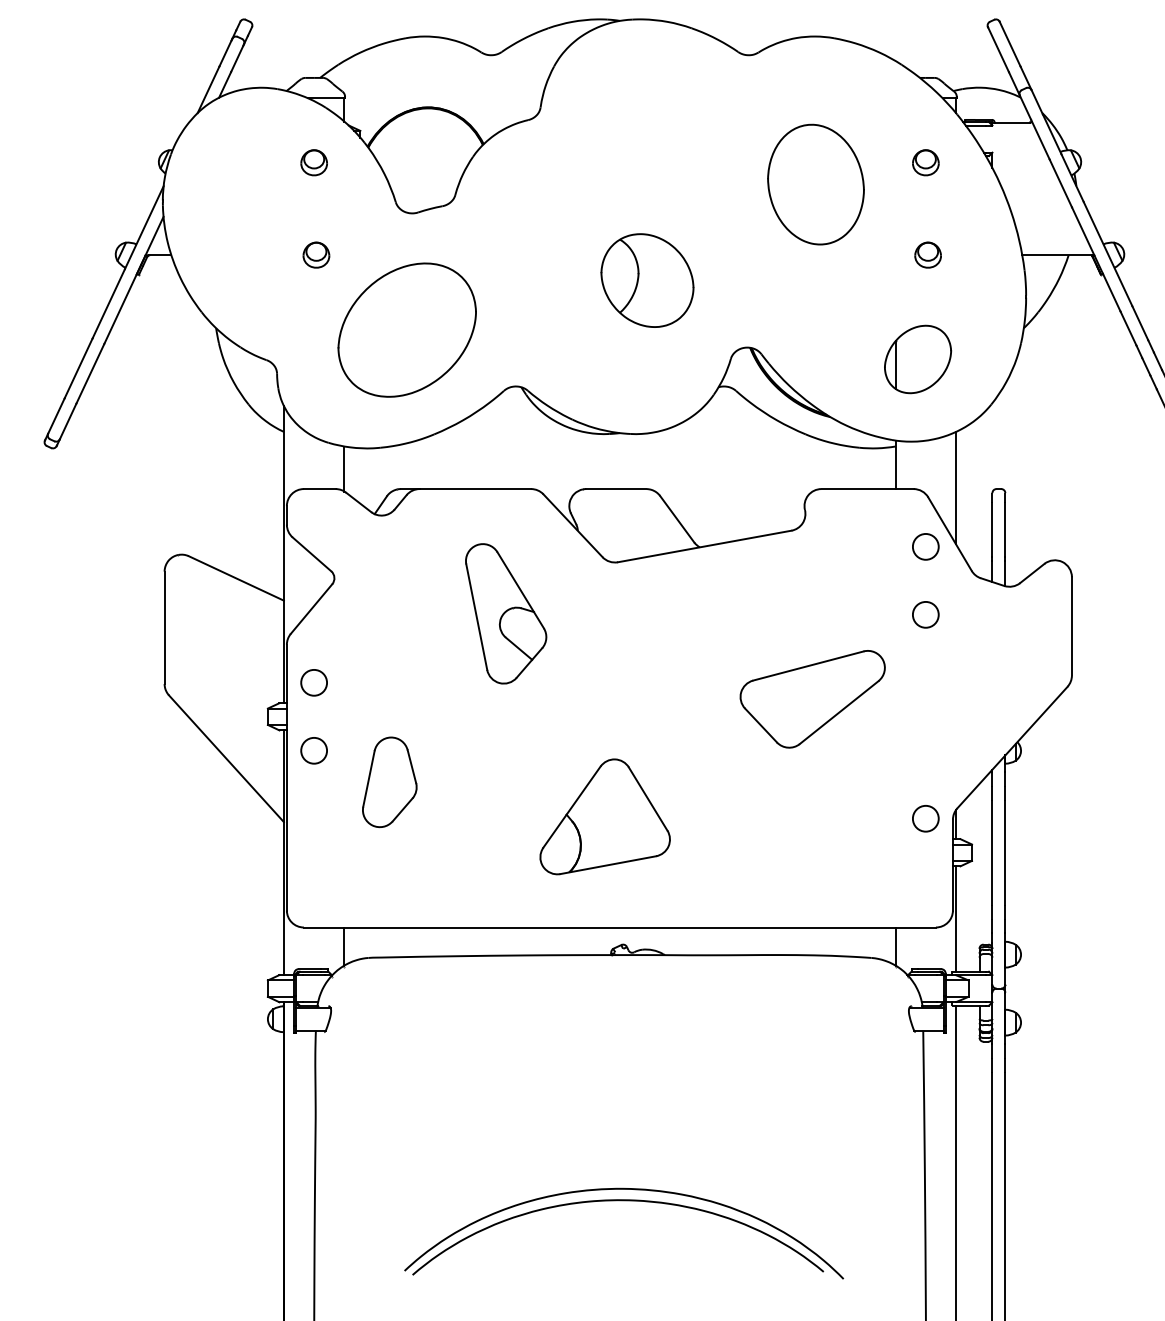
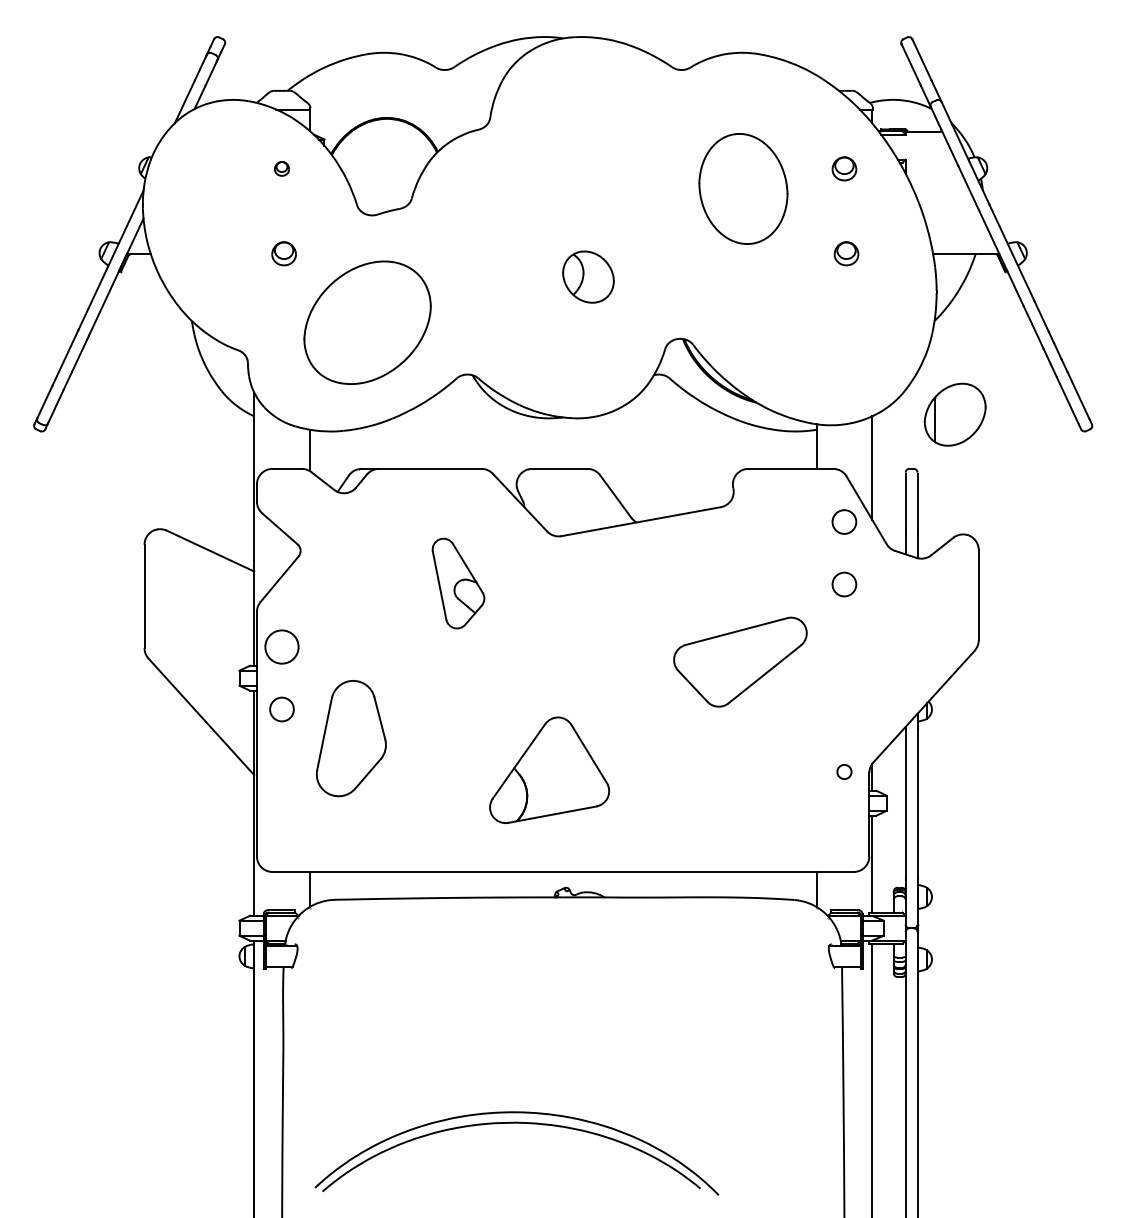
part: (313, 162) -> (281, 168), size x0.6
part: (647, 279) -> (588, 276), size x0.6
part: (917, 359) -> (954, 414), moved
part: (506, 613) -> (458, 583), size x0.7
circle: (313, 682) -> (281, 646), size x1.4
part: (389, 782) -> (351, 738), size x1.4
circle: (925, 818) -> (844, 771), size x0.6
part: (623, 1201) -> (516, 1123), moved

